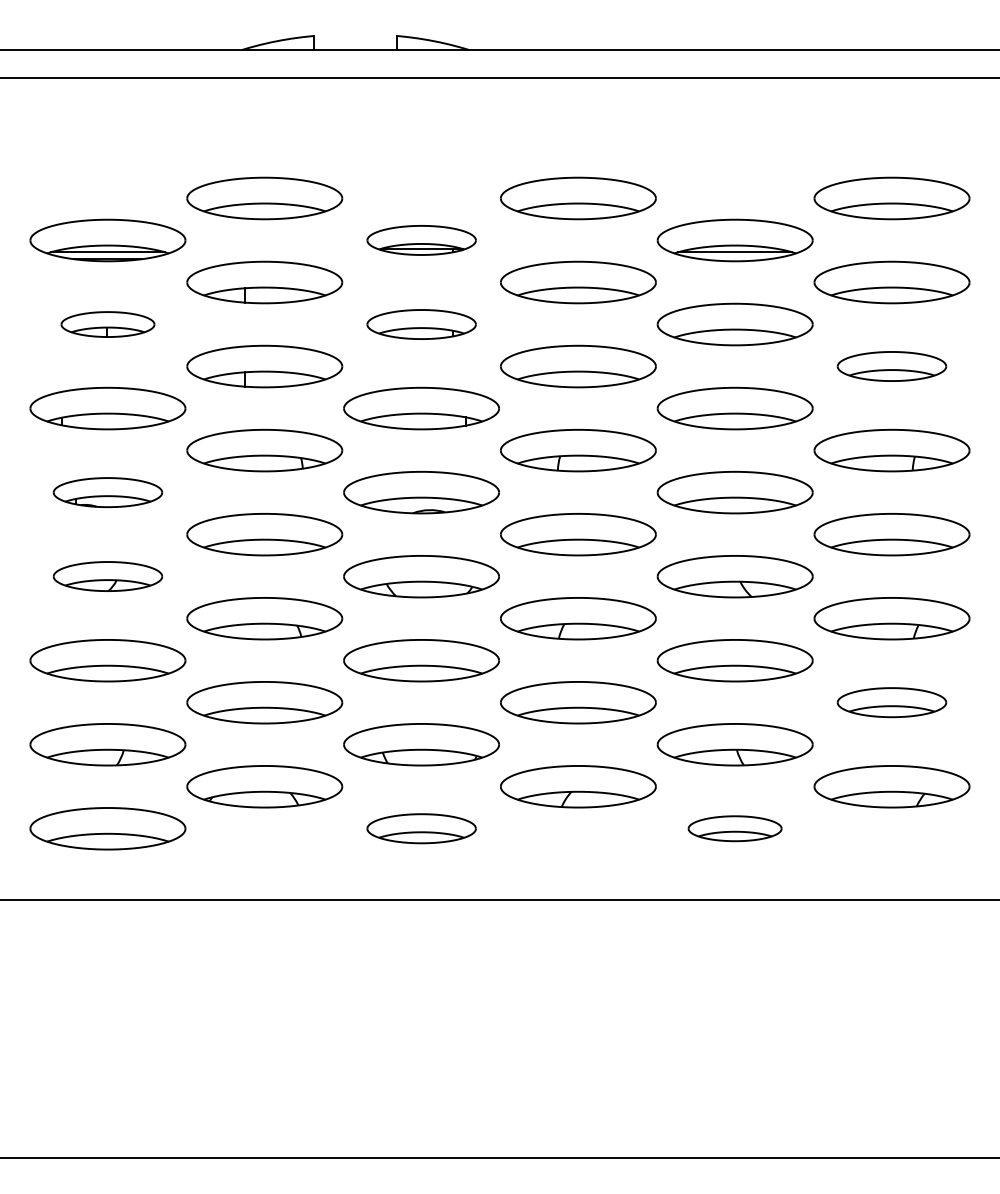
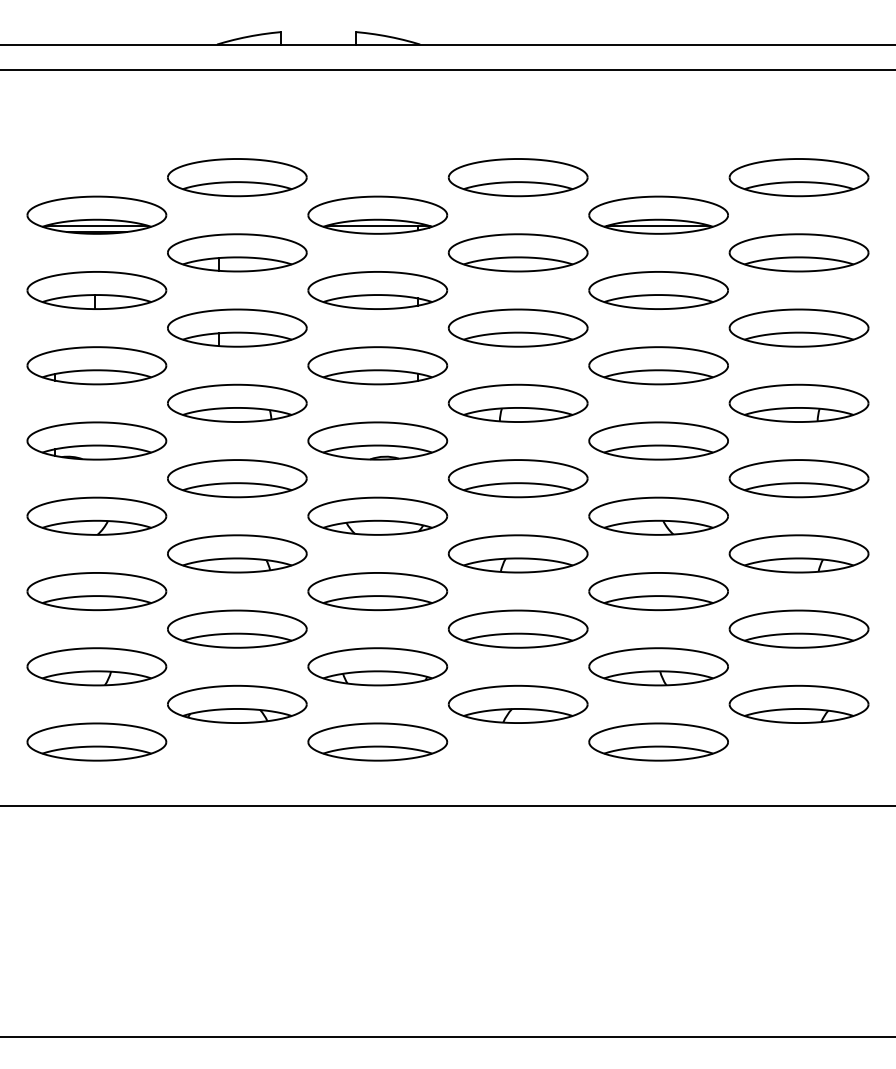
part: (421, 239) -> (377, 214), size x1.43
part: (107, 324) -> (96, 290), size x1.67
part: (421, 324) -> (377, 290), size x1.43
part: (891, 365) -> (798, 327), size x1.43
part: (107, 492) -> (96, 440), size x1.43
part: (107, 575) -> (96, 515), size x1.43
part: (891, 701) -> (798, 628), size x1.43
part: (421, 828) -> (377, 741), size x1.43
part: (735, 828) -> (658, 741), size x1.67

